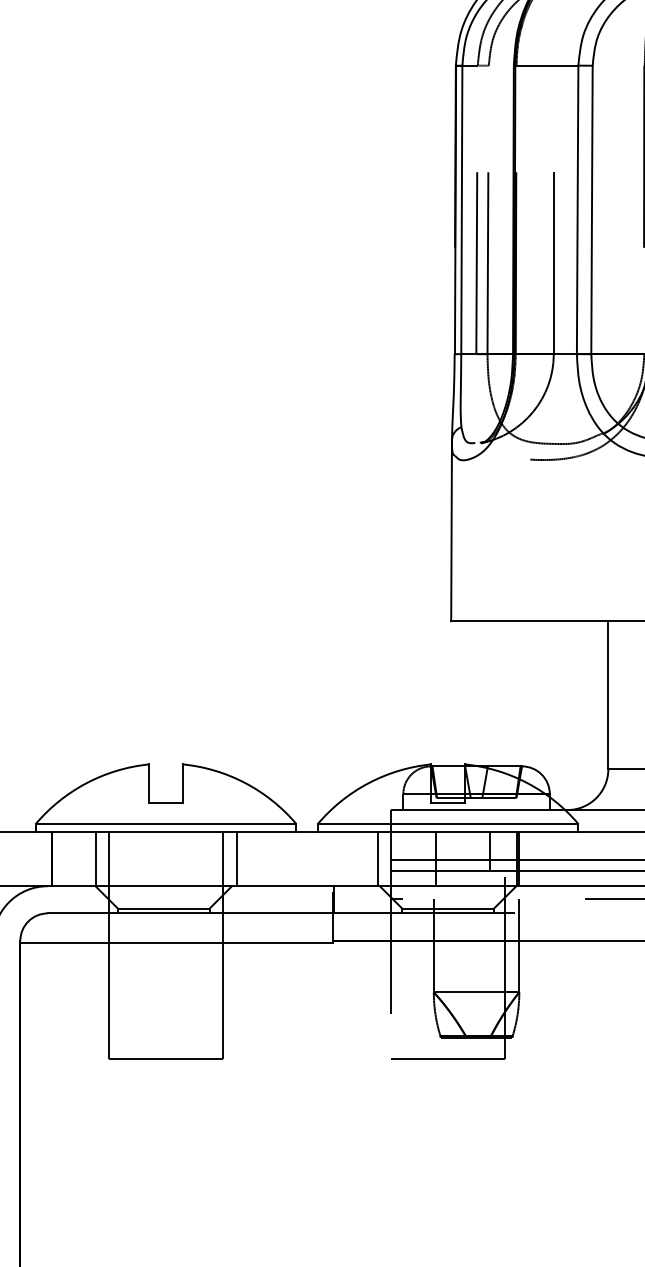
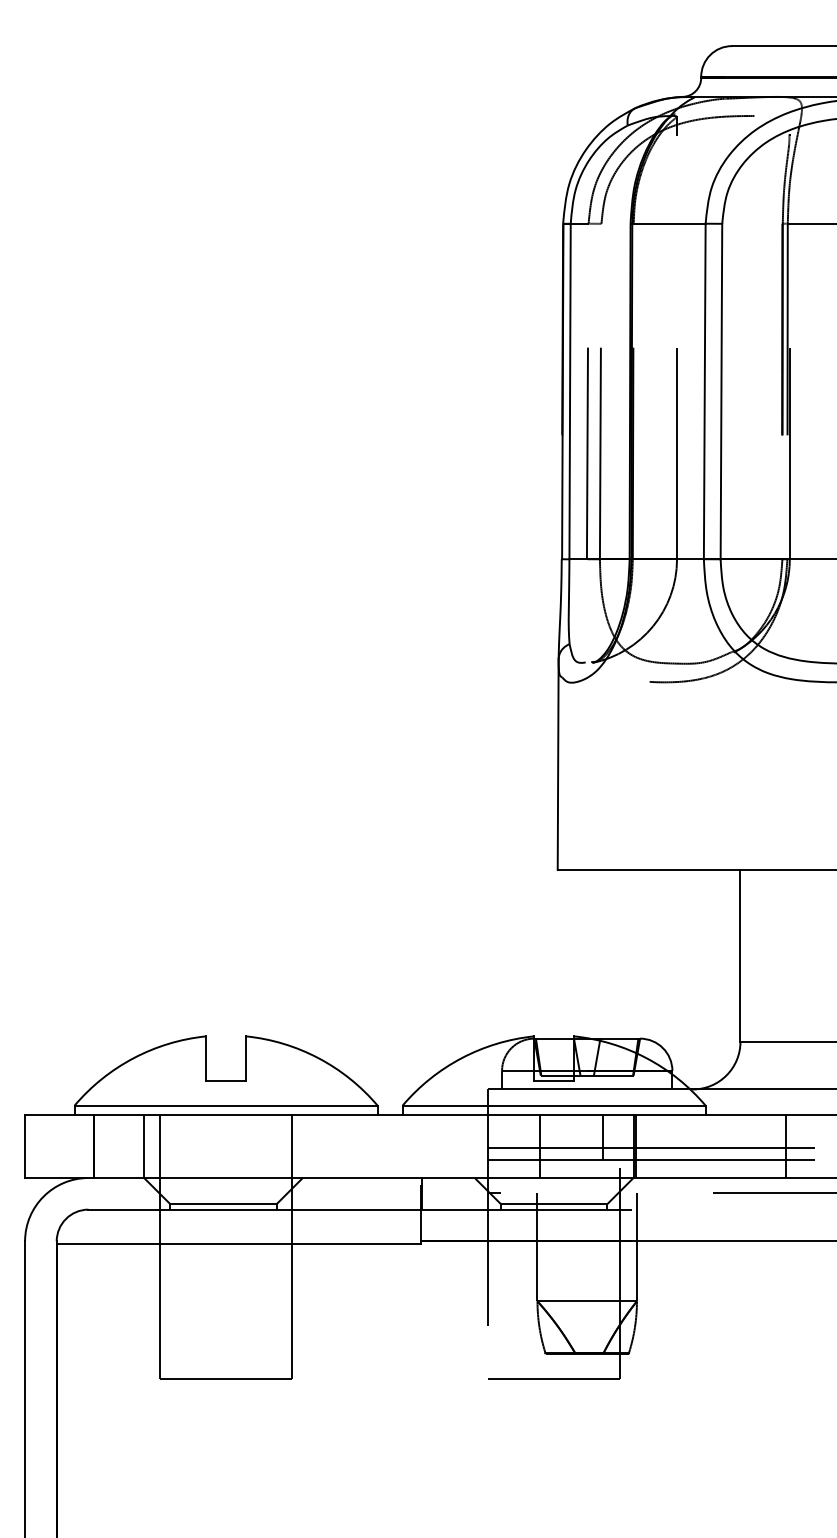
line: (236, 859) -> (308, 1146), removed
line: (377, 859) -> (472, 1146), removed

